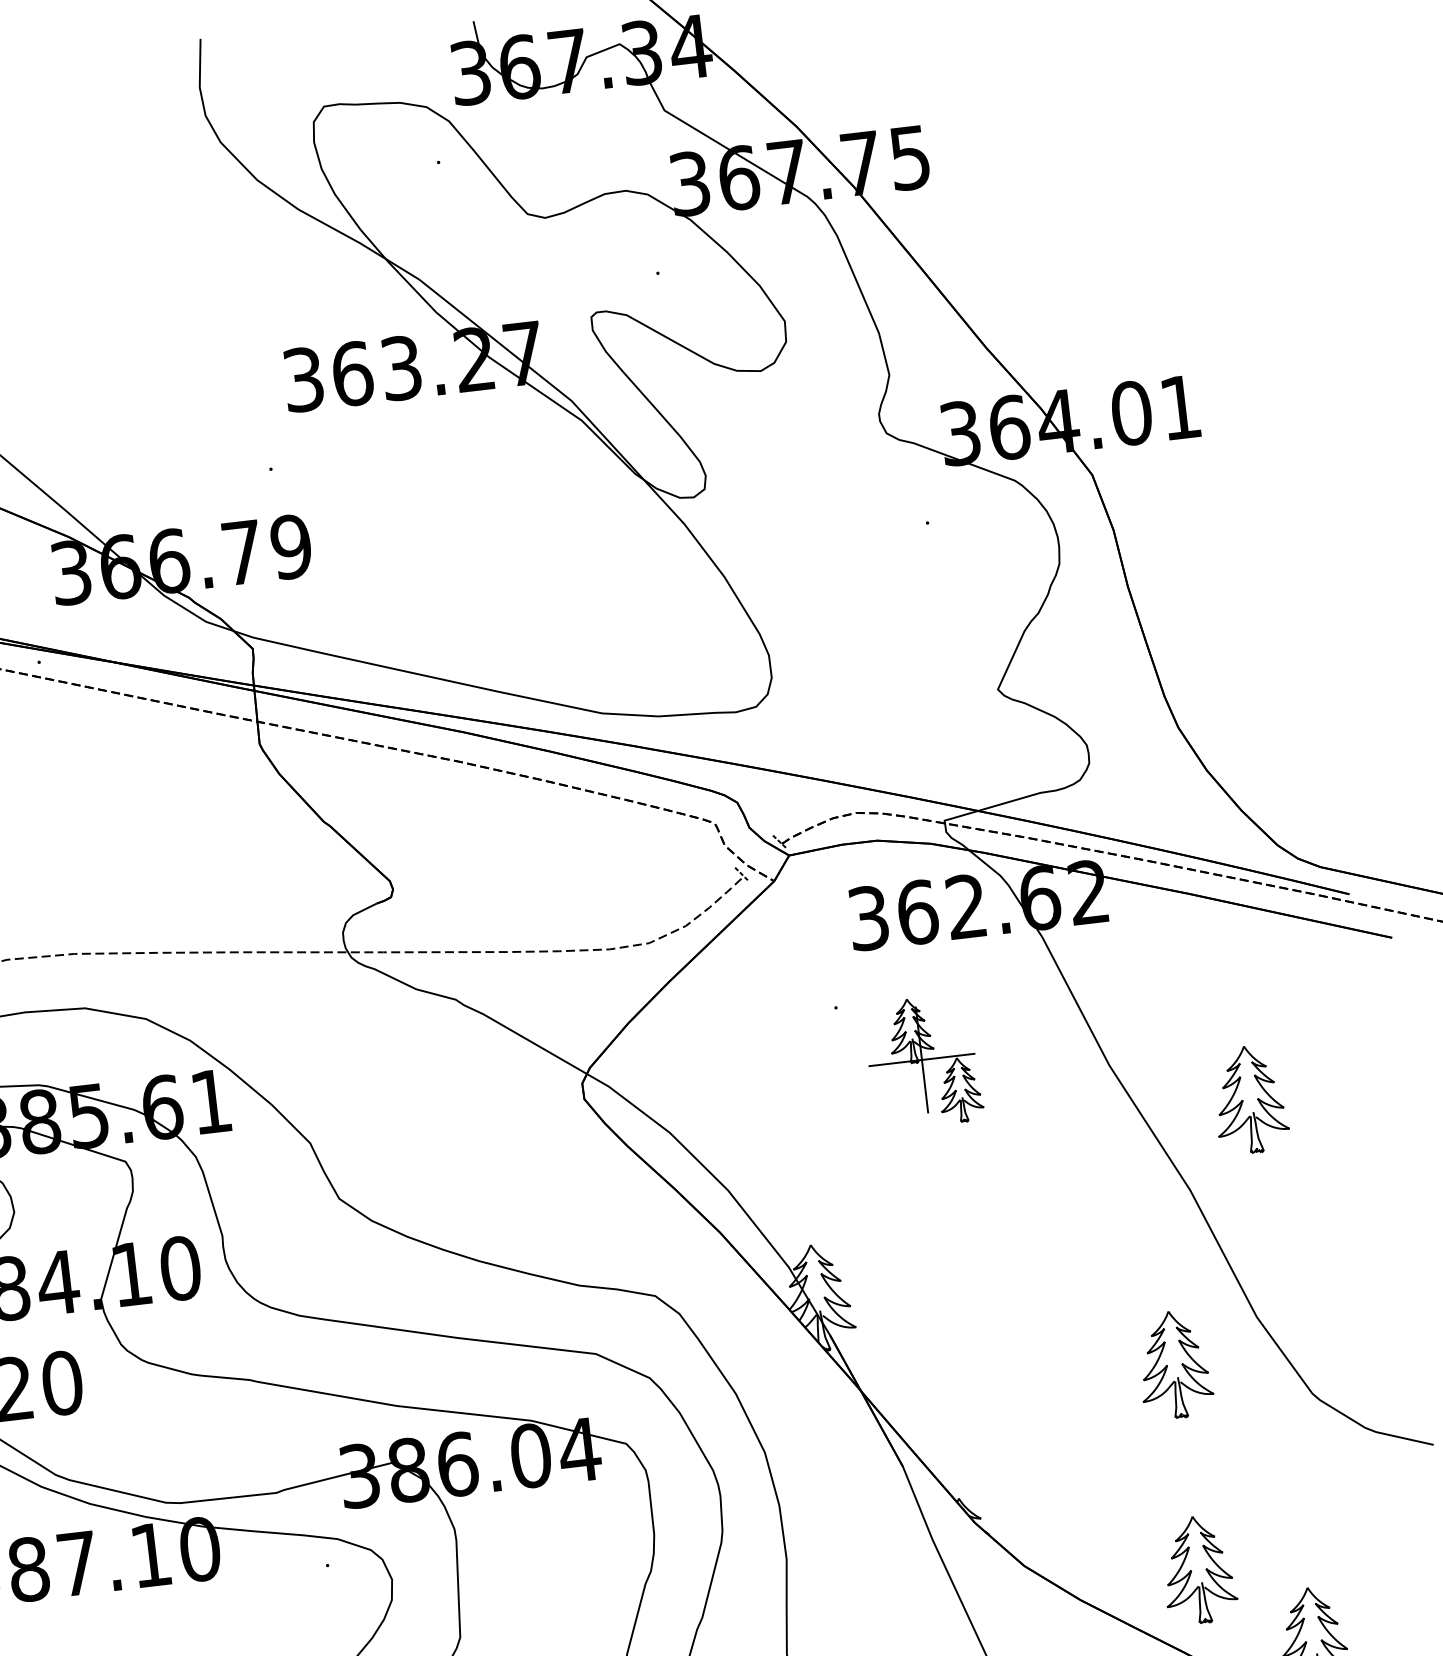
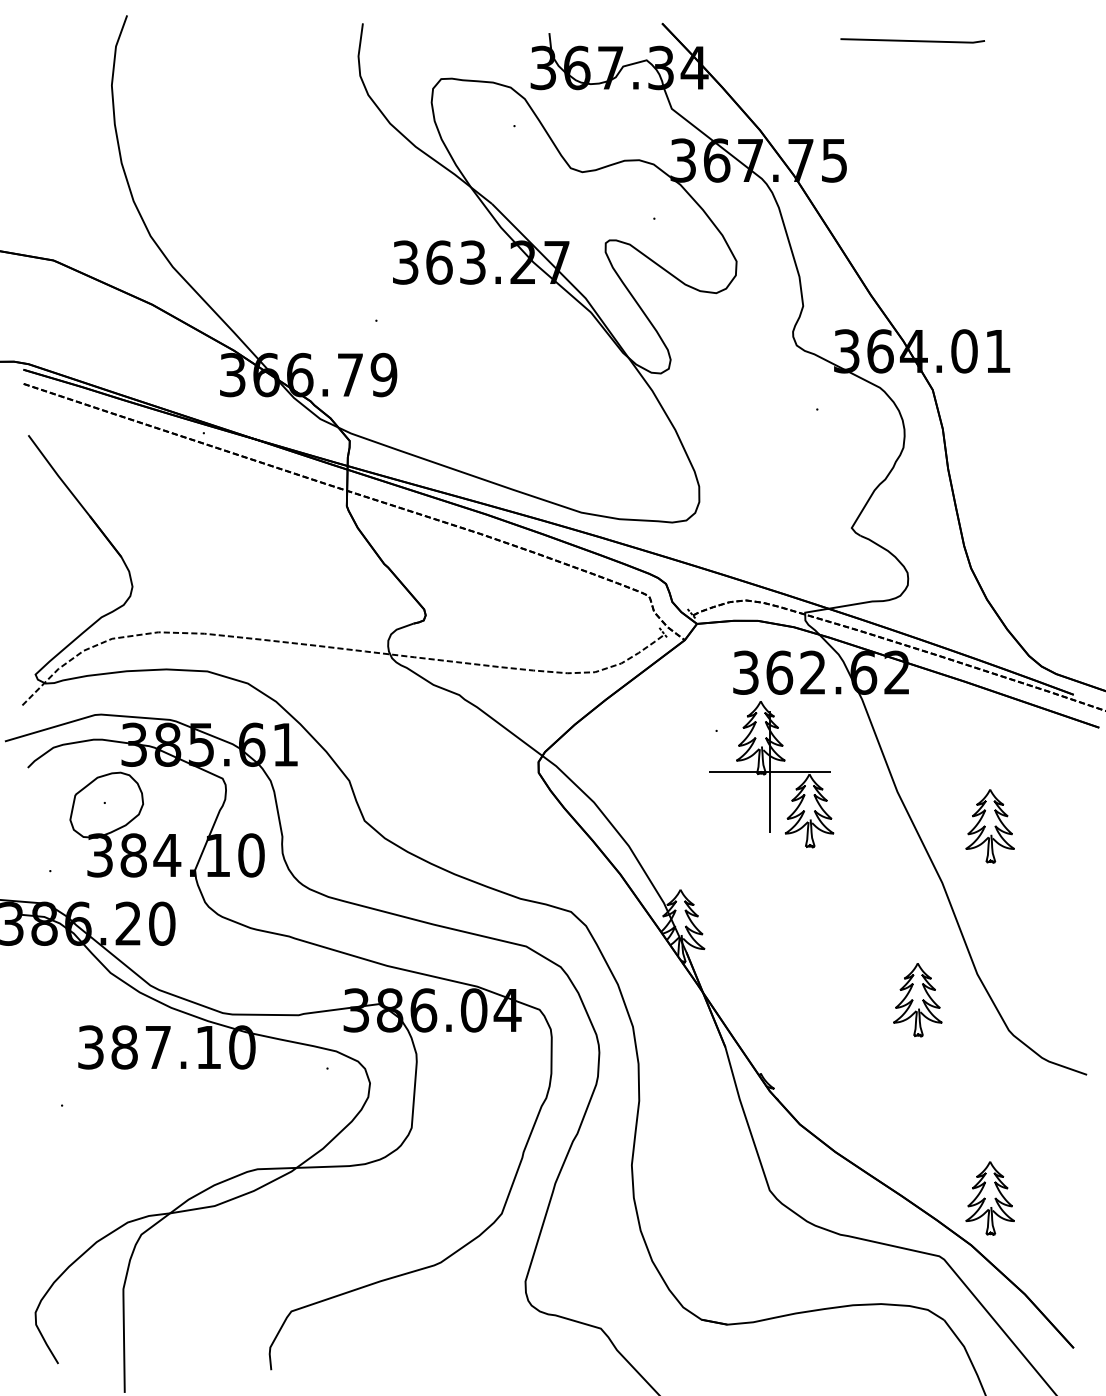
part: (923, 1061) -> (771, 774), size x1.67
part: (1198, 1570) -> (917, 1141), removed

